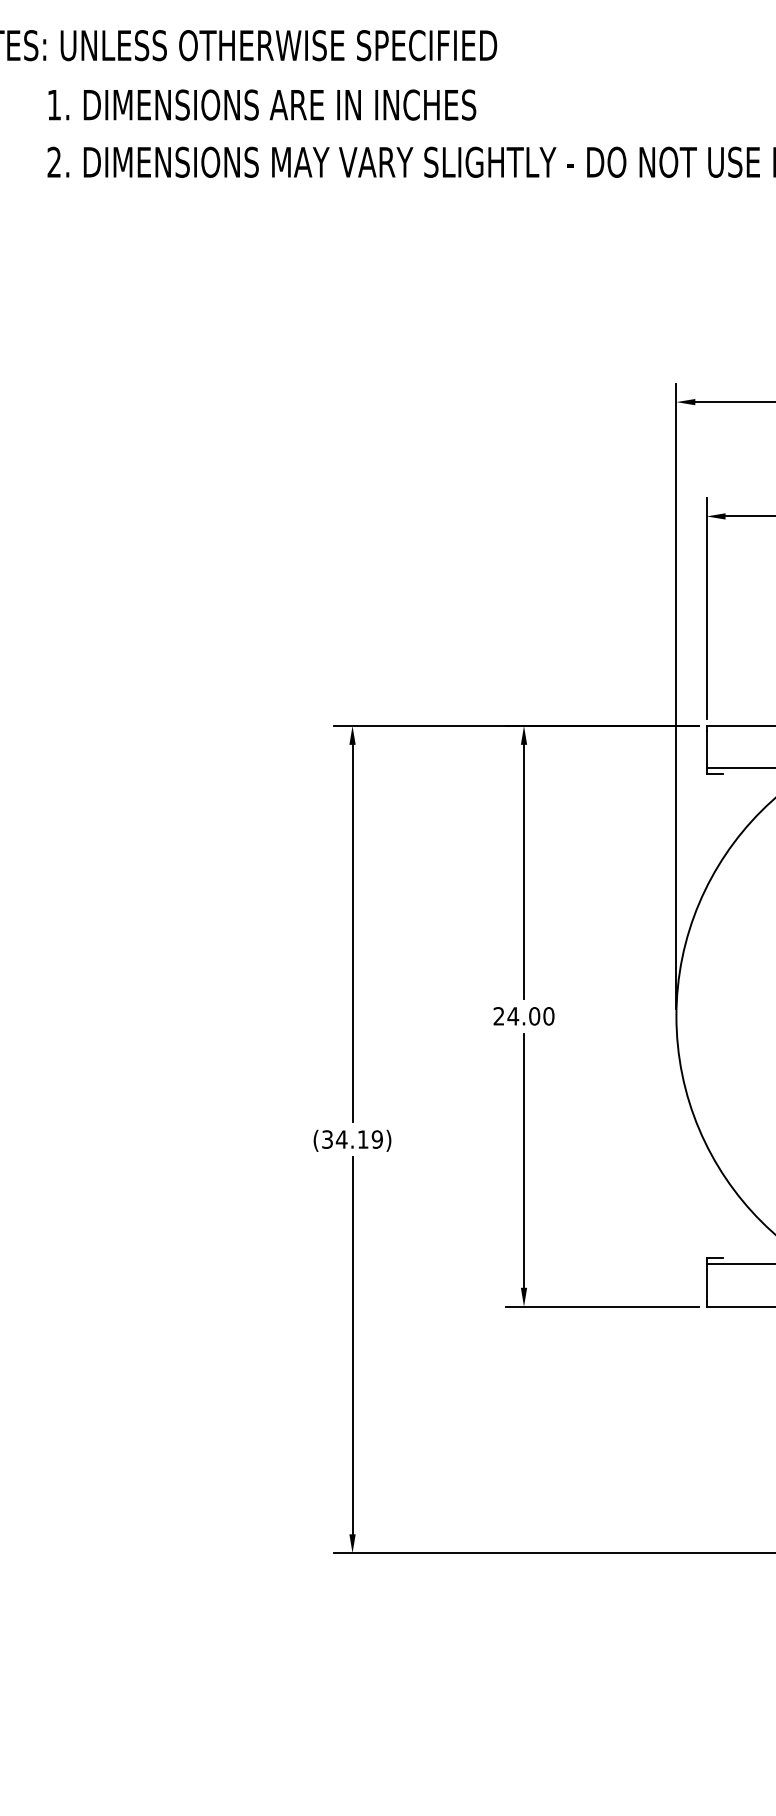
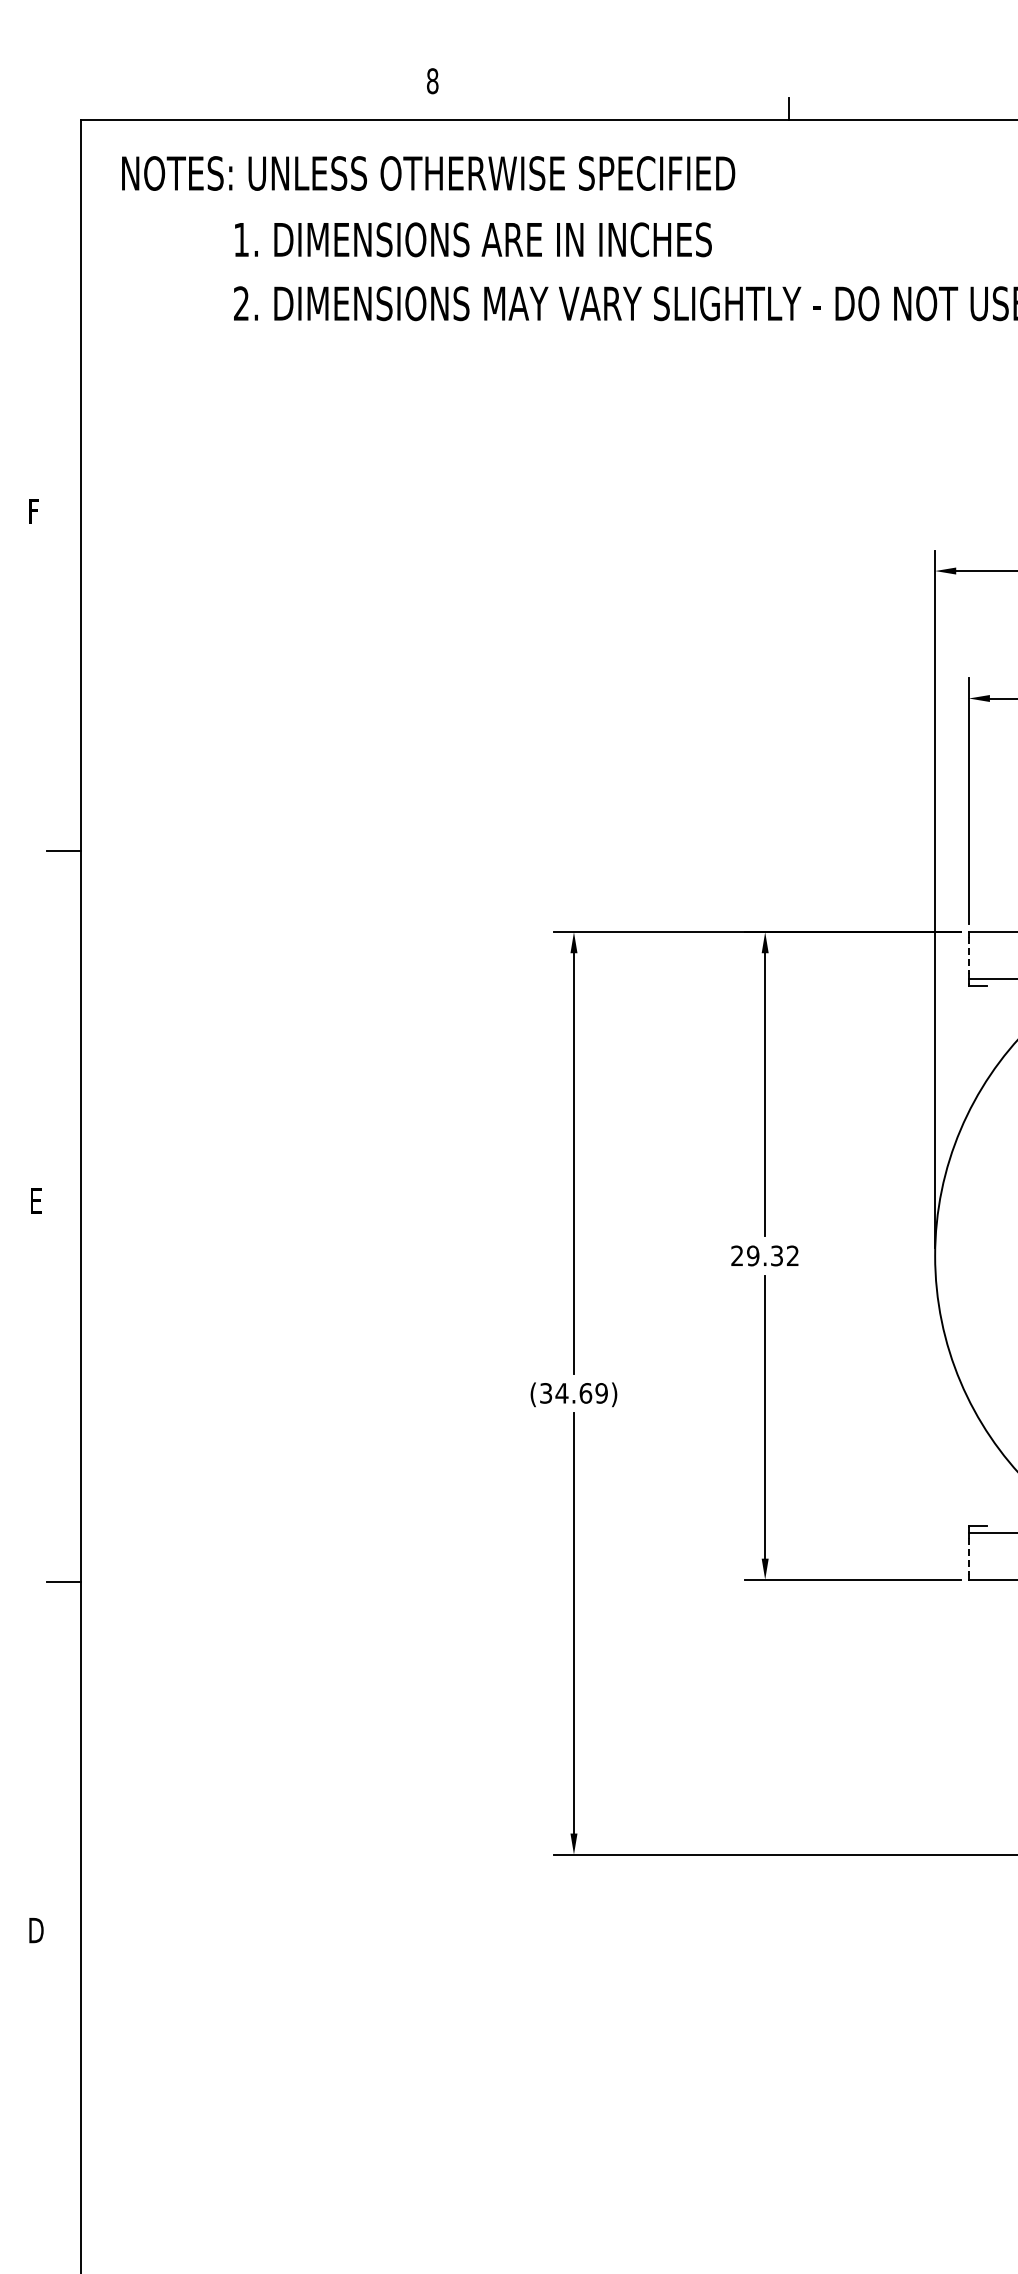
line: (706, 746) -> (968, 955), solid -> dashed
text: (530, 1015) -> (772, 1255), 24.00 -> 29.32
text: (362, 1139) -> (585, 1393), (34.19) -> (34.69)
line: (706, 1285) -> (968, 1556), solid -> dashed

